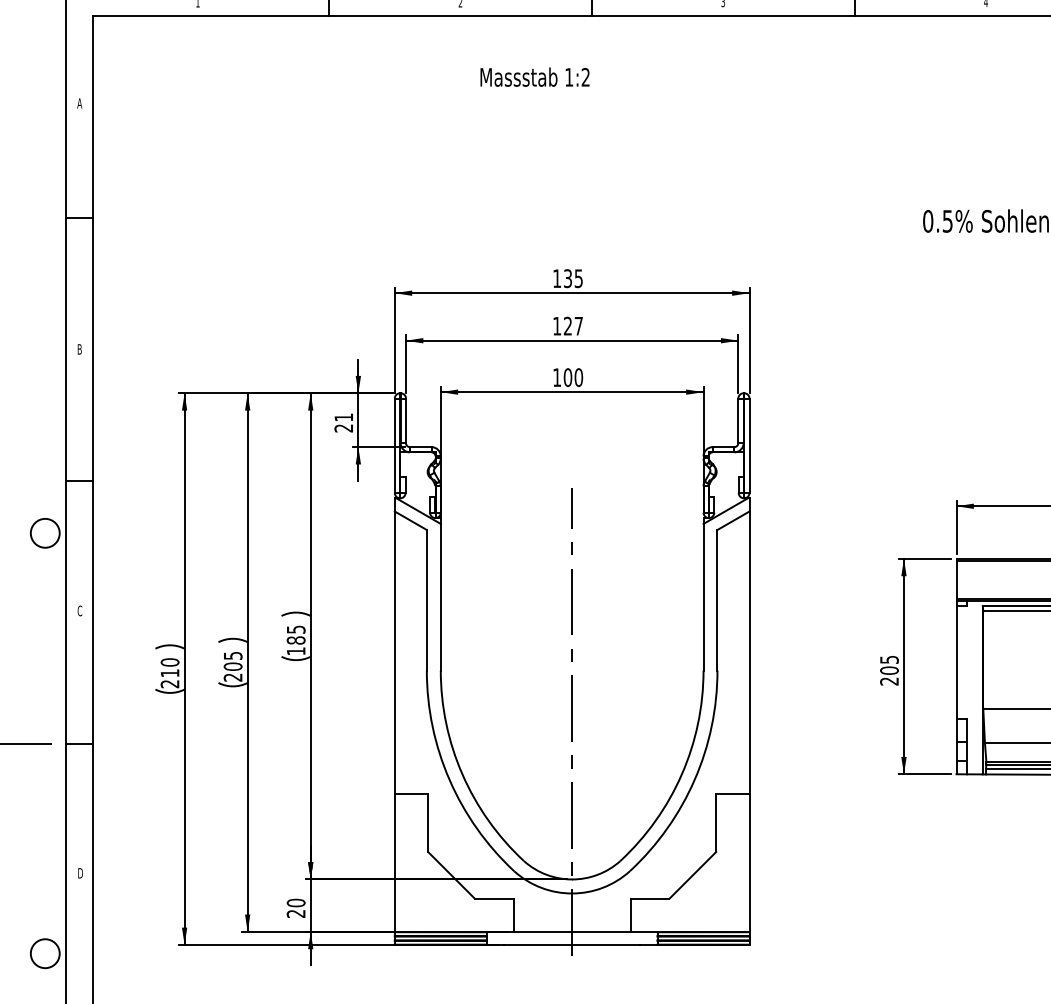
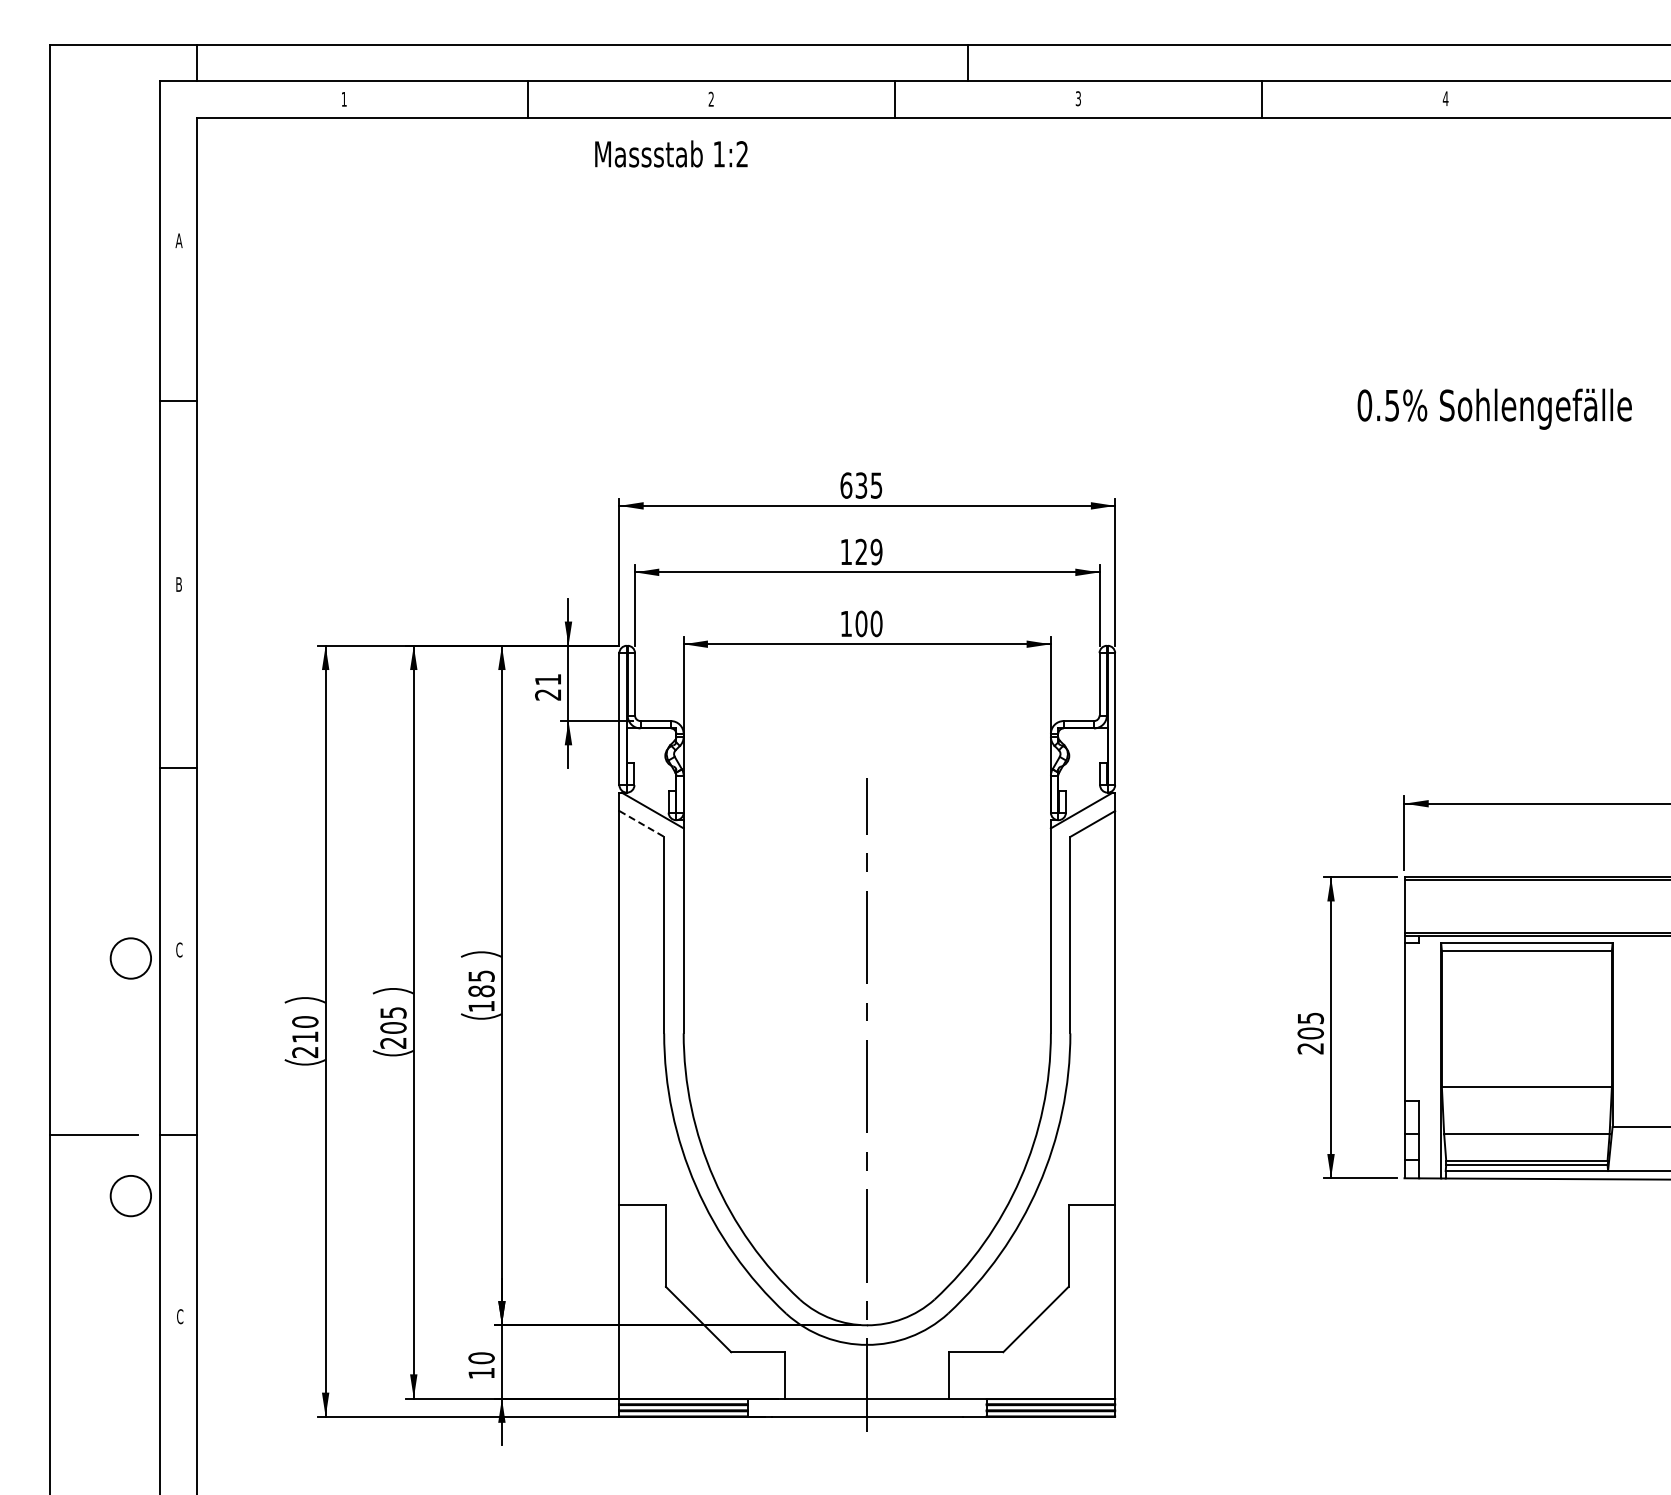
text: (535, 76) -> (671, 153), moved
text: (557, 278) -> (846, 485), 135 -> 635
text: (578, 325) -> (876, 551), 127 -> 129
line: (410, 520) -> (641, 823), solid -> dashed
circle: (44, 533) -> (130, 958), moved
text: (80, 873) -> (180, 1316), D -> C
text: (296, 913) -> (481, 1373), 20 -> 10
circle: (44, 954) -> (130, 1196), moved

